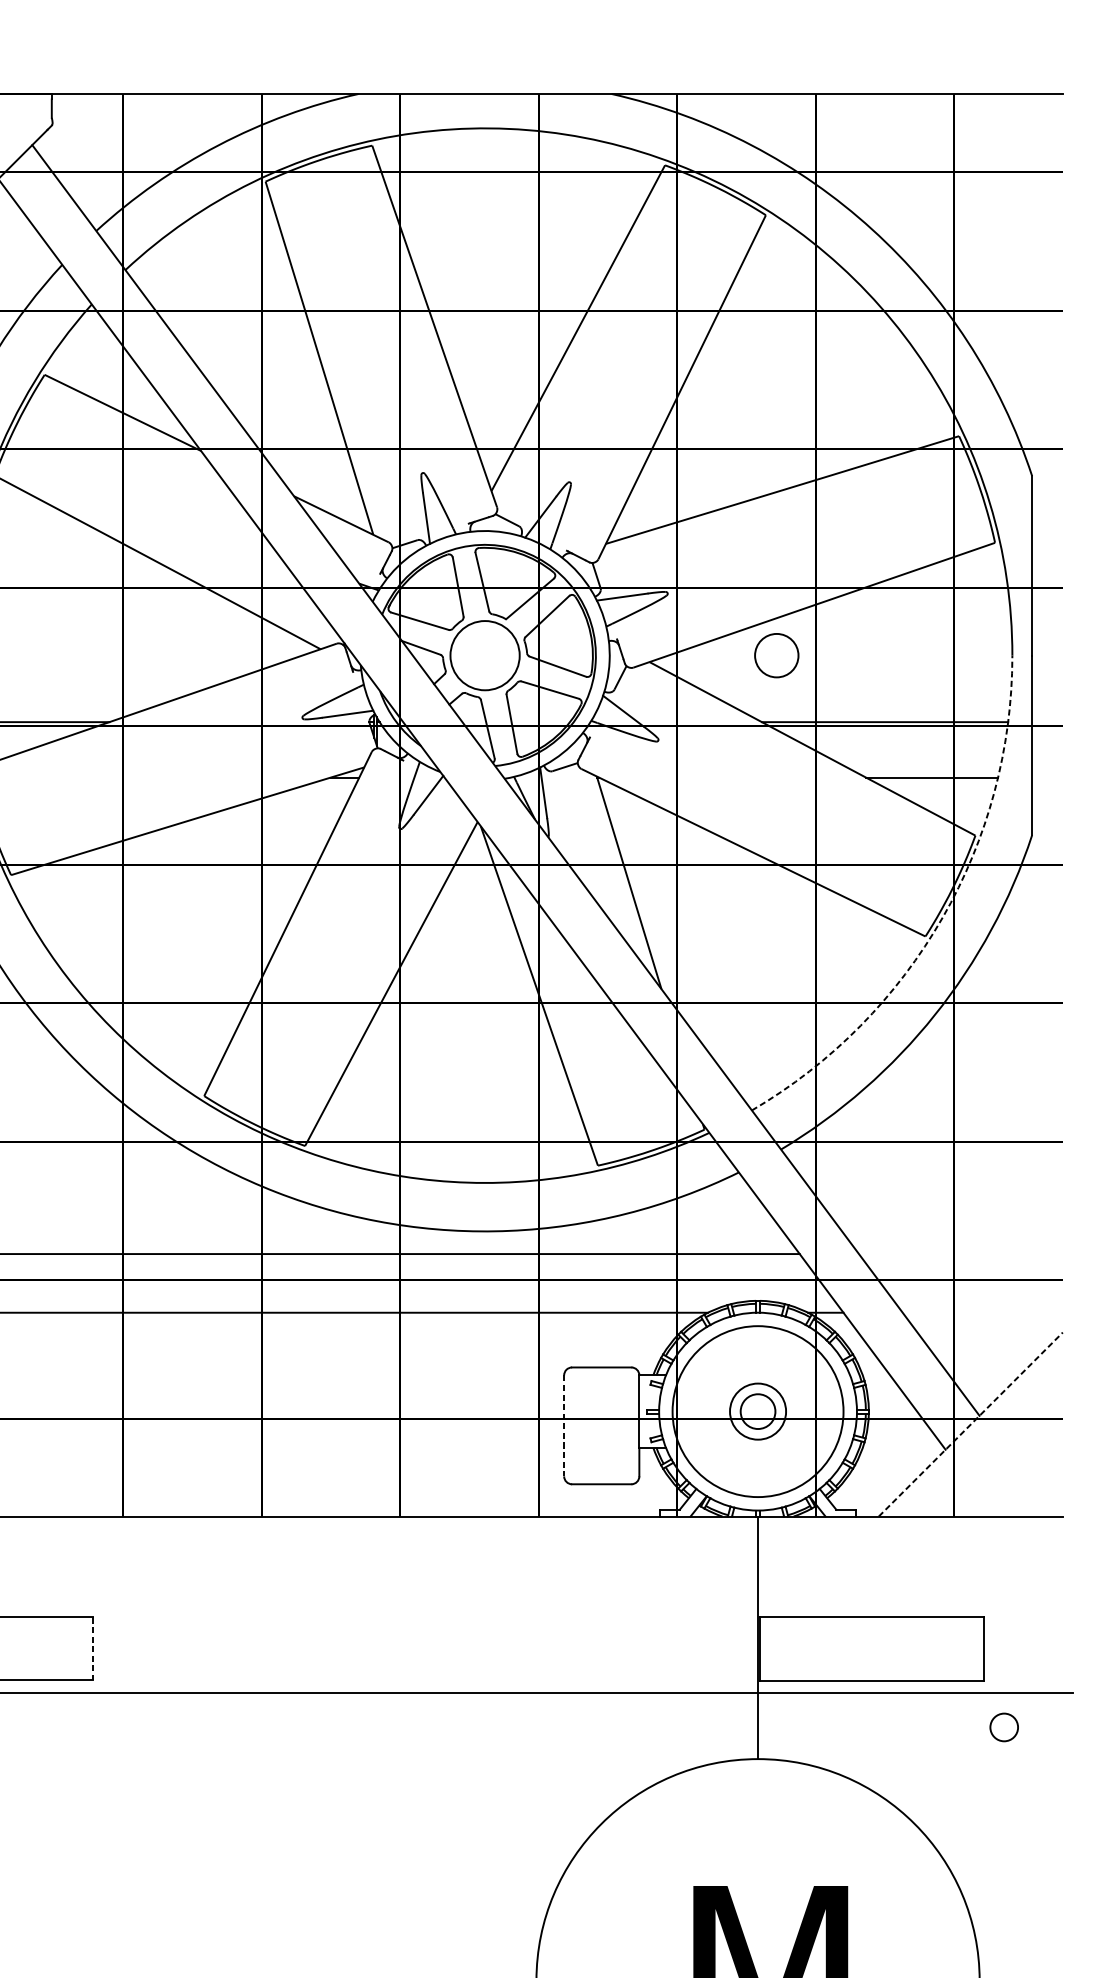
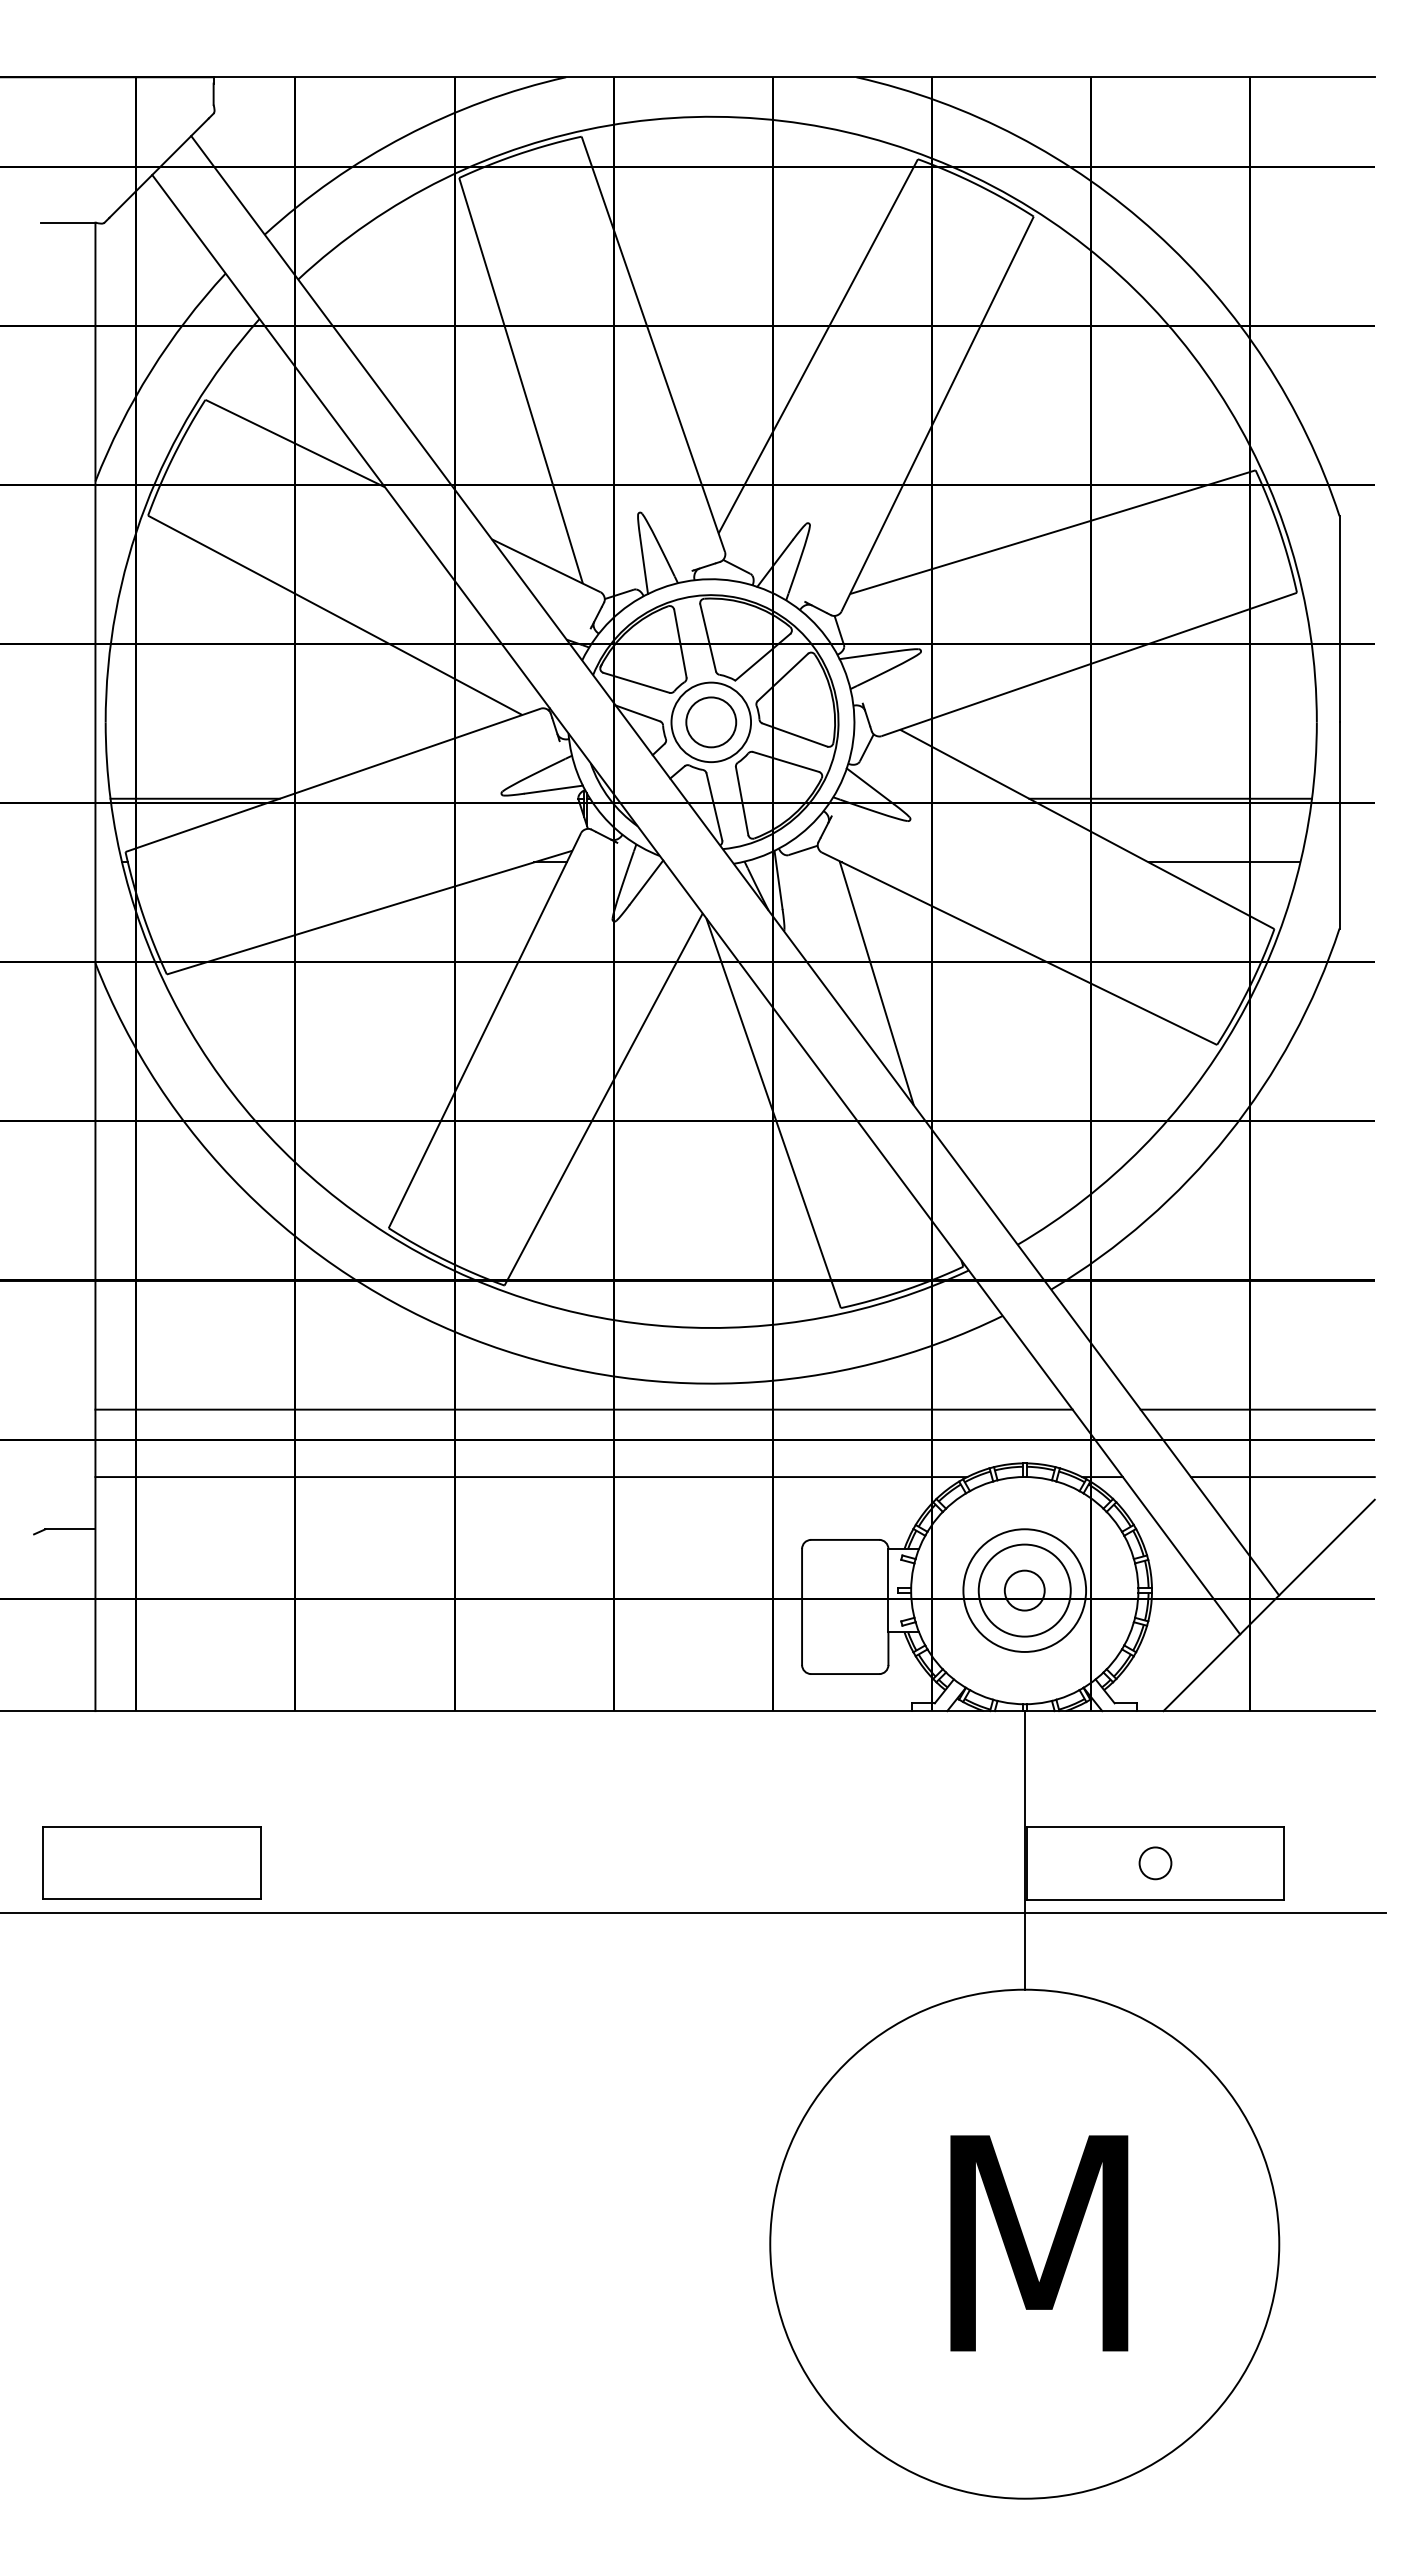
circle: (776, 655) -> (711, 722), moved
arc: (942, 917) -> (1236, 1023), dashed -> solid
line: (960, 1253) -> (1257, 1409), added
line: (982, 1313) -> (1282, 1477), added
circle: (757, 1411) -> (1024, 1590), size x0.62
circle: (757, 1411) -> (1024, 1590), size x1.43
line: (971, 1424) -> (1269, 1605), dashed -> solid
line: (564, 1425) -> (802, 1606), dashed -> solid
line: (93, 1648) -> (261, 1862), dashed -> solid
circle: (1004, 1727) -> (1155, 1863), moved

